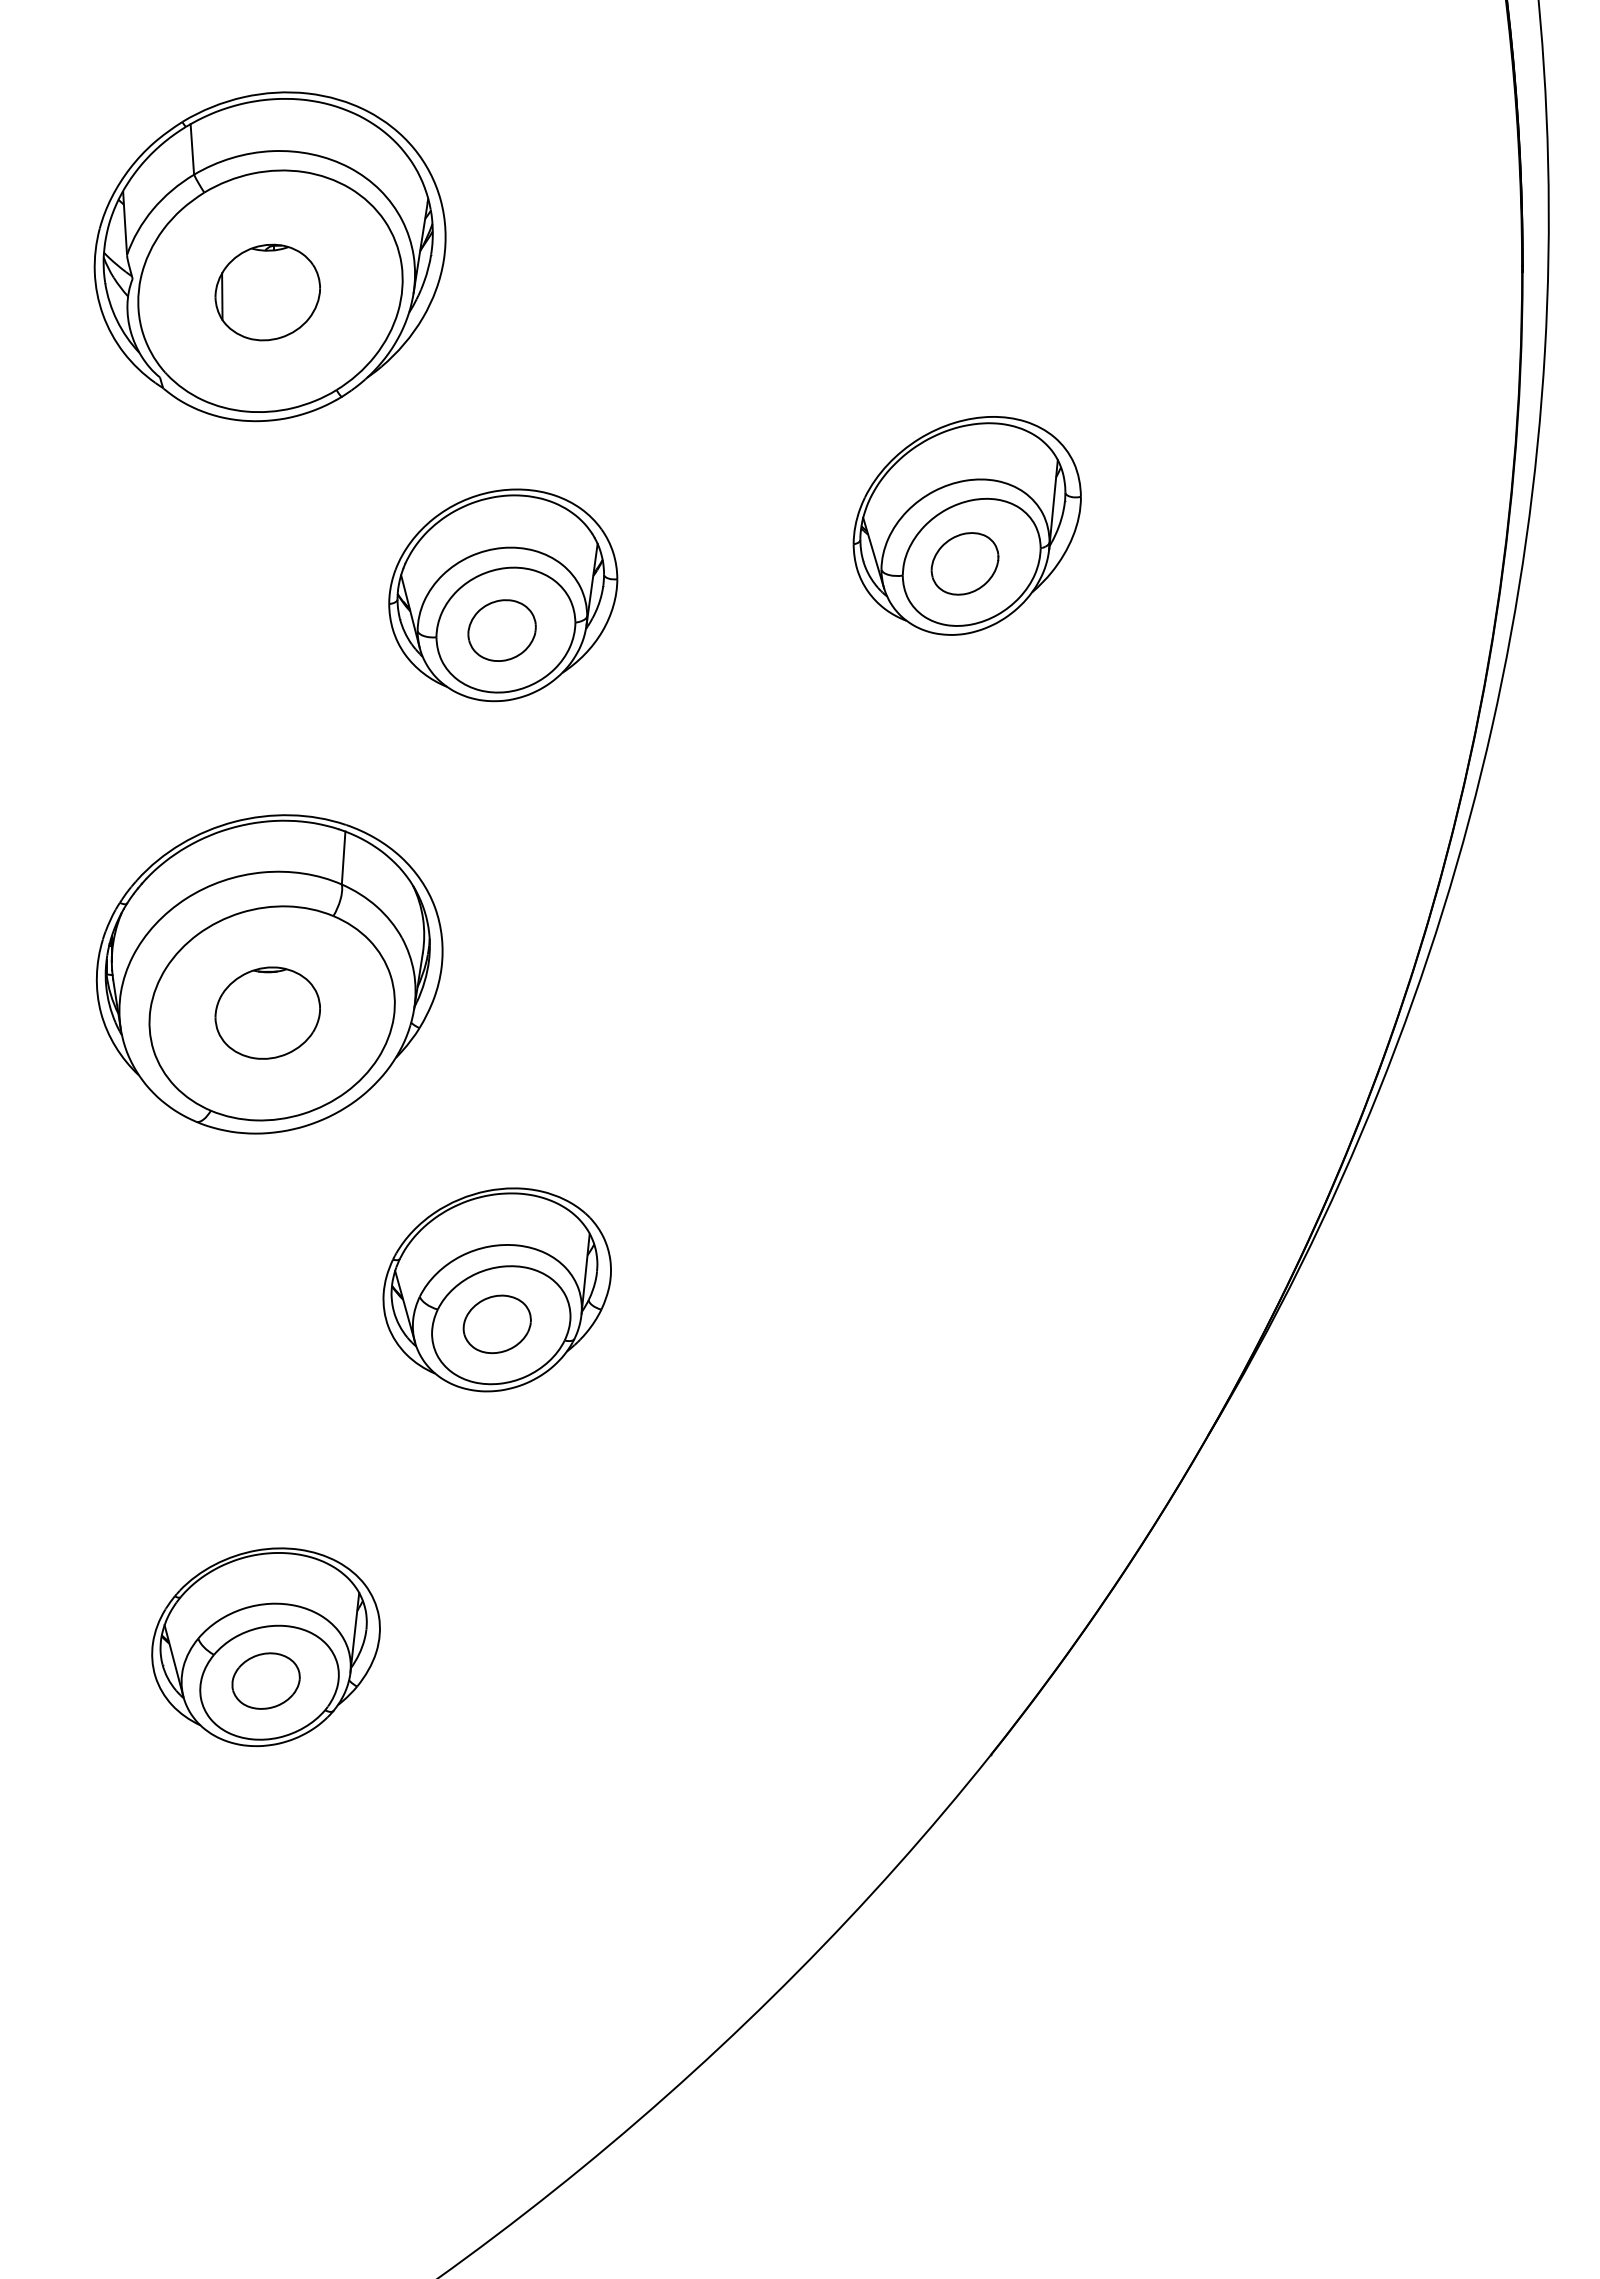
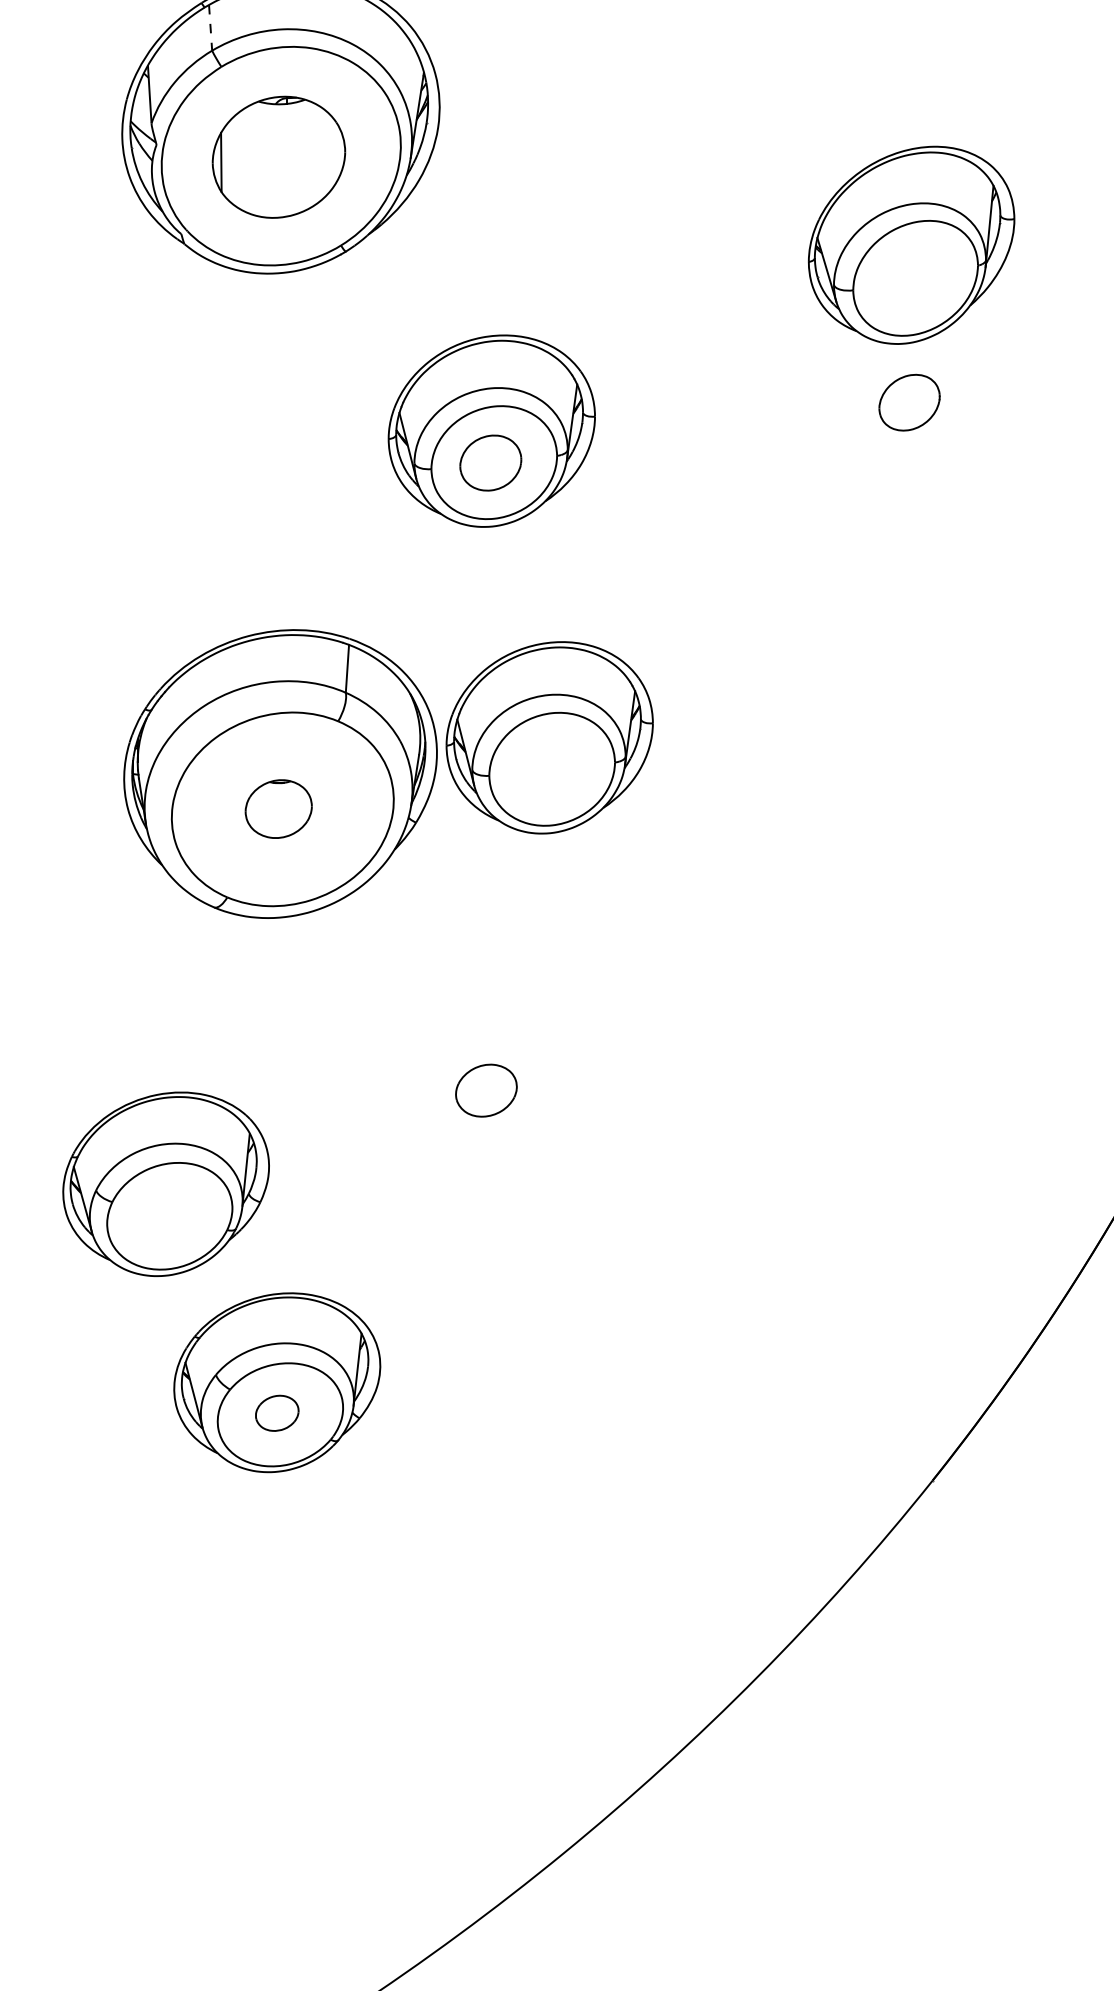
line: (192, 149) -> (210, 27), solid -> dashed
part: (267, 292) -> (278, 157), size x1.4
part: (966, 525) -> (910, 244), moved
part: (567, 934) -> (549, 737), added
part: (267, 1012) -> (278, 808), size x0.7
part: (496, 1289) -> (165, 1183), moved
part: (265, 1680) -> (276, 1412), size x0.7

